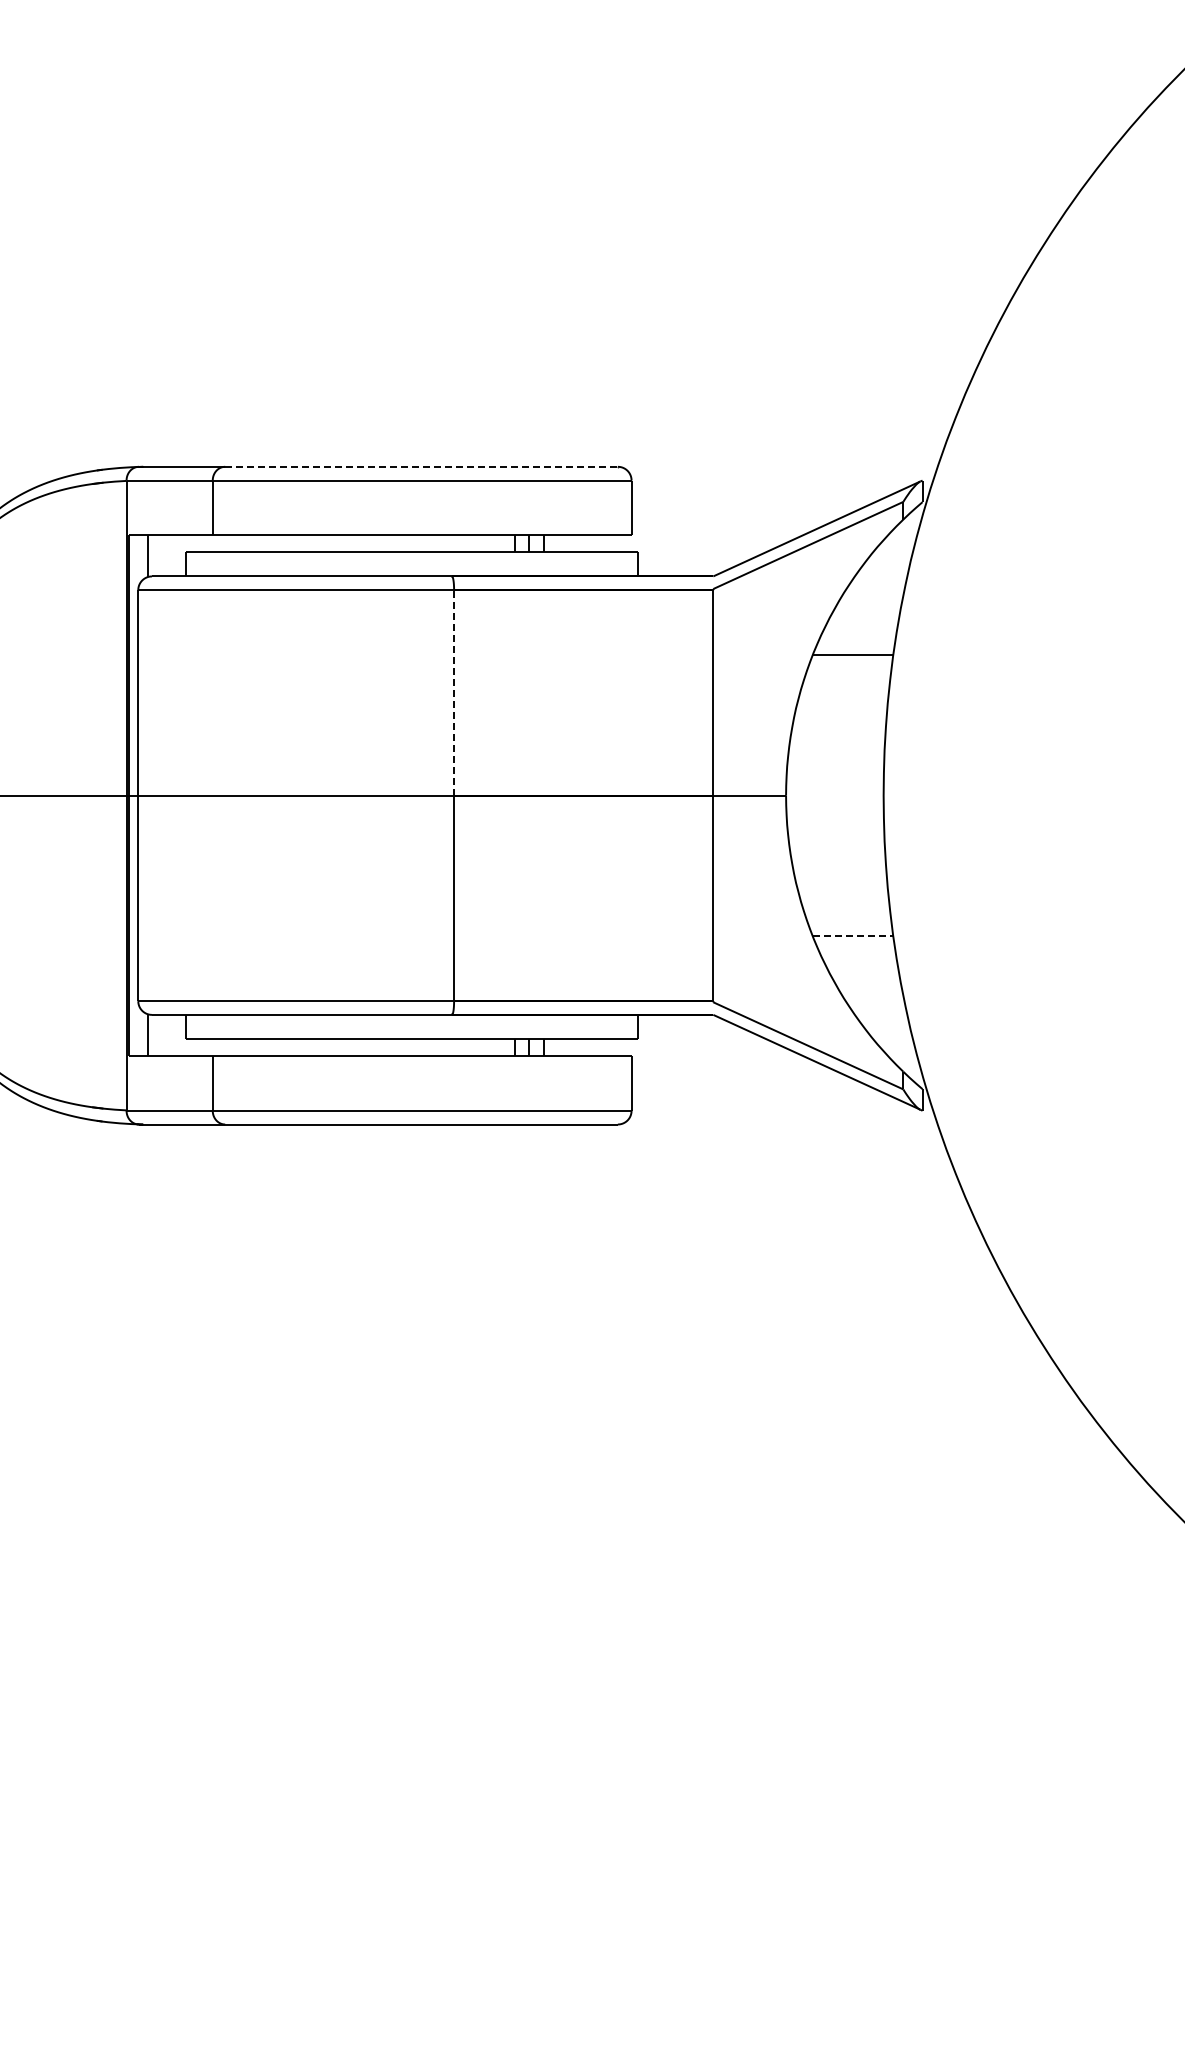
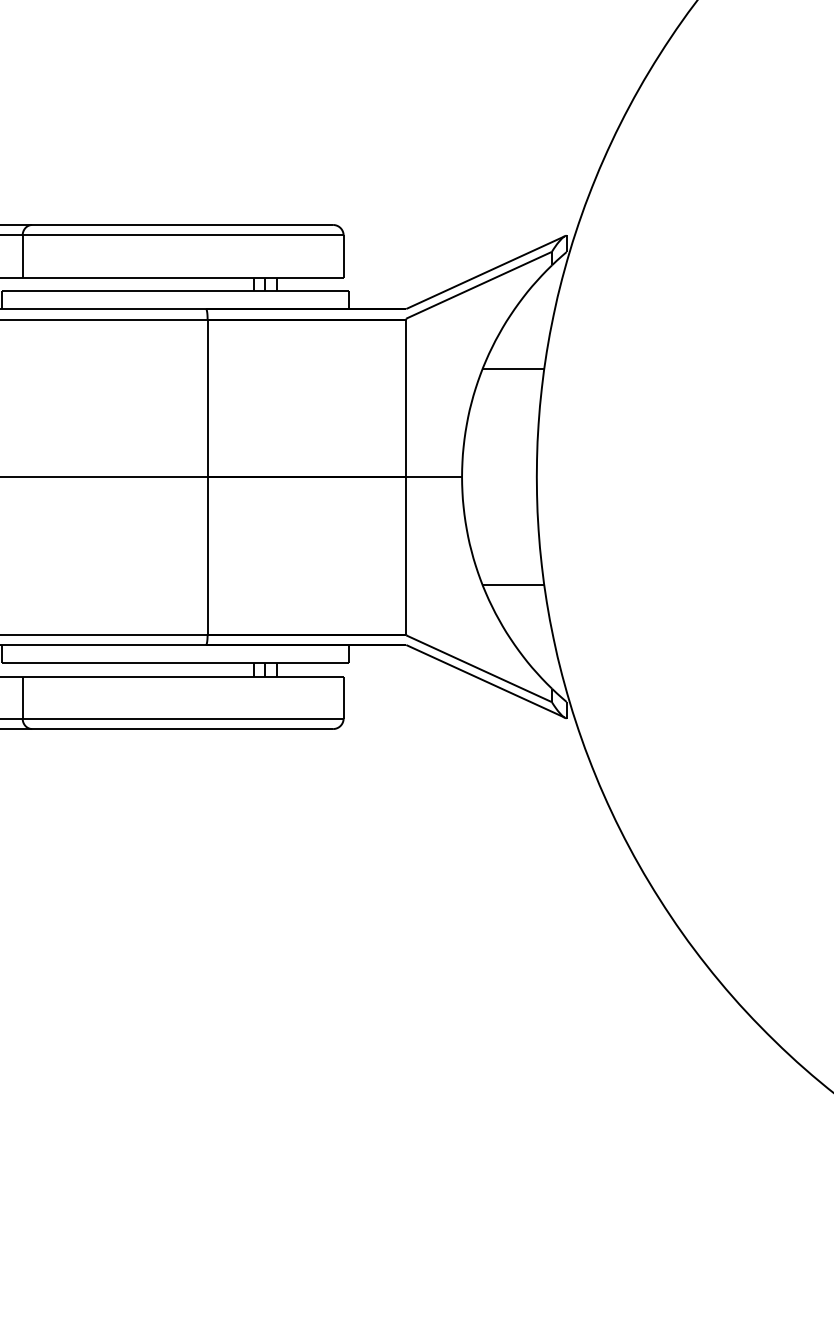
line: (422, 466) -> (183, 224), dashed -> solid
line: (454, 692) -> (207, 397), dashed -> solid
line: (853, 936) -> (513, 584), dashed -> solid

